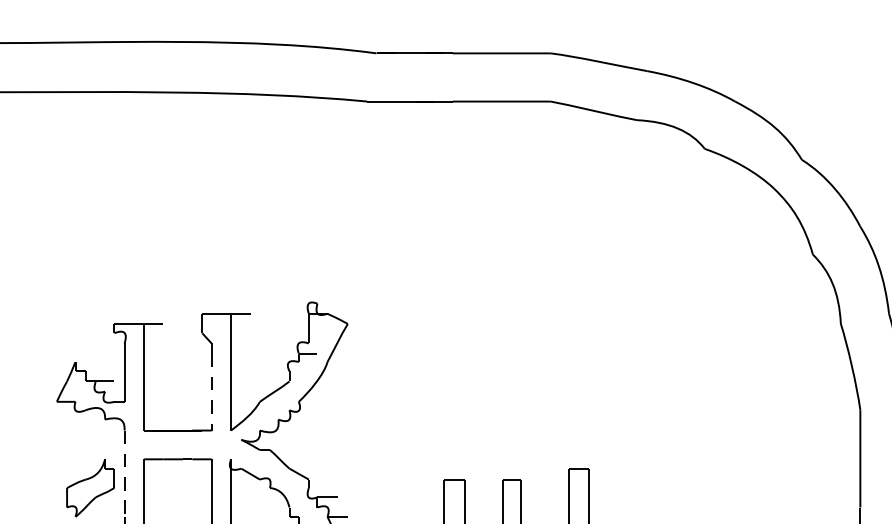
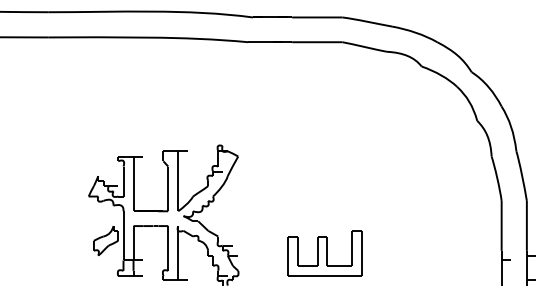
line: (212, 392) -> (168, 191), dashed -> solid
line: (124, 473) -> (123, 233), dashed -> solid

